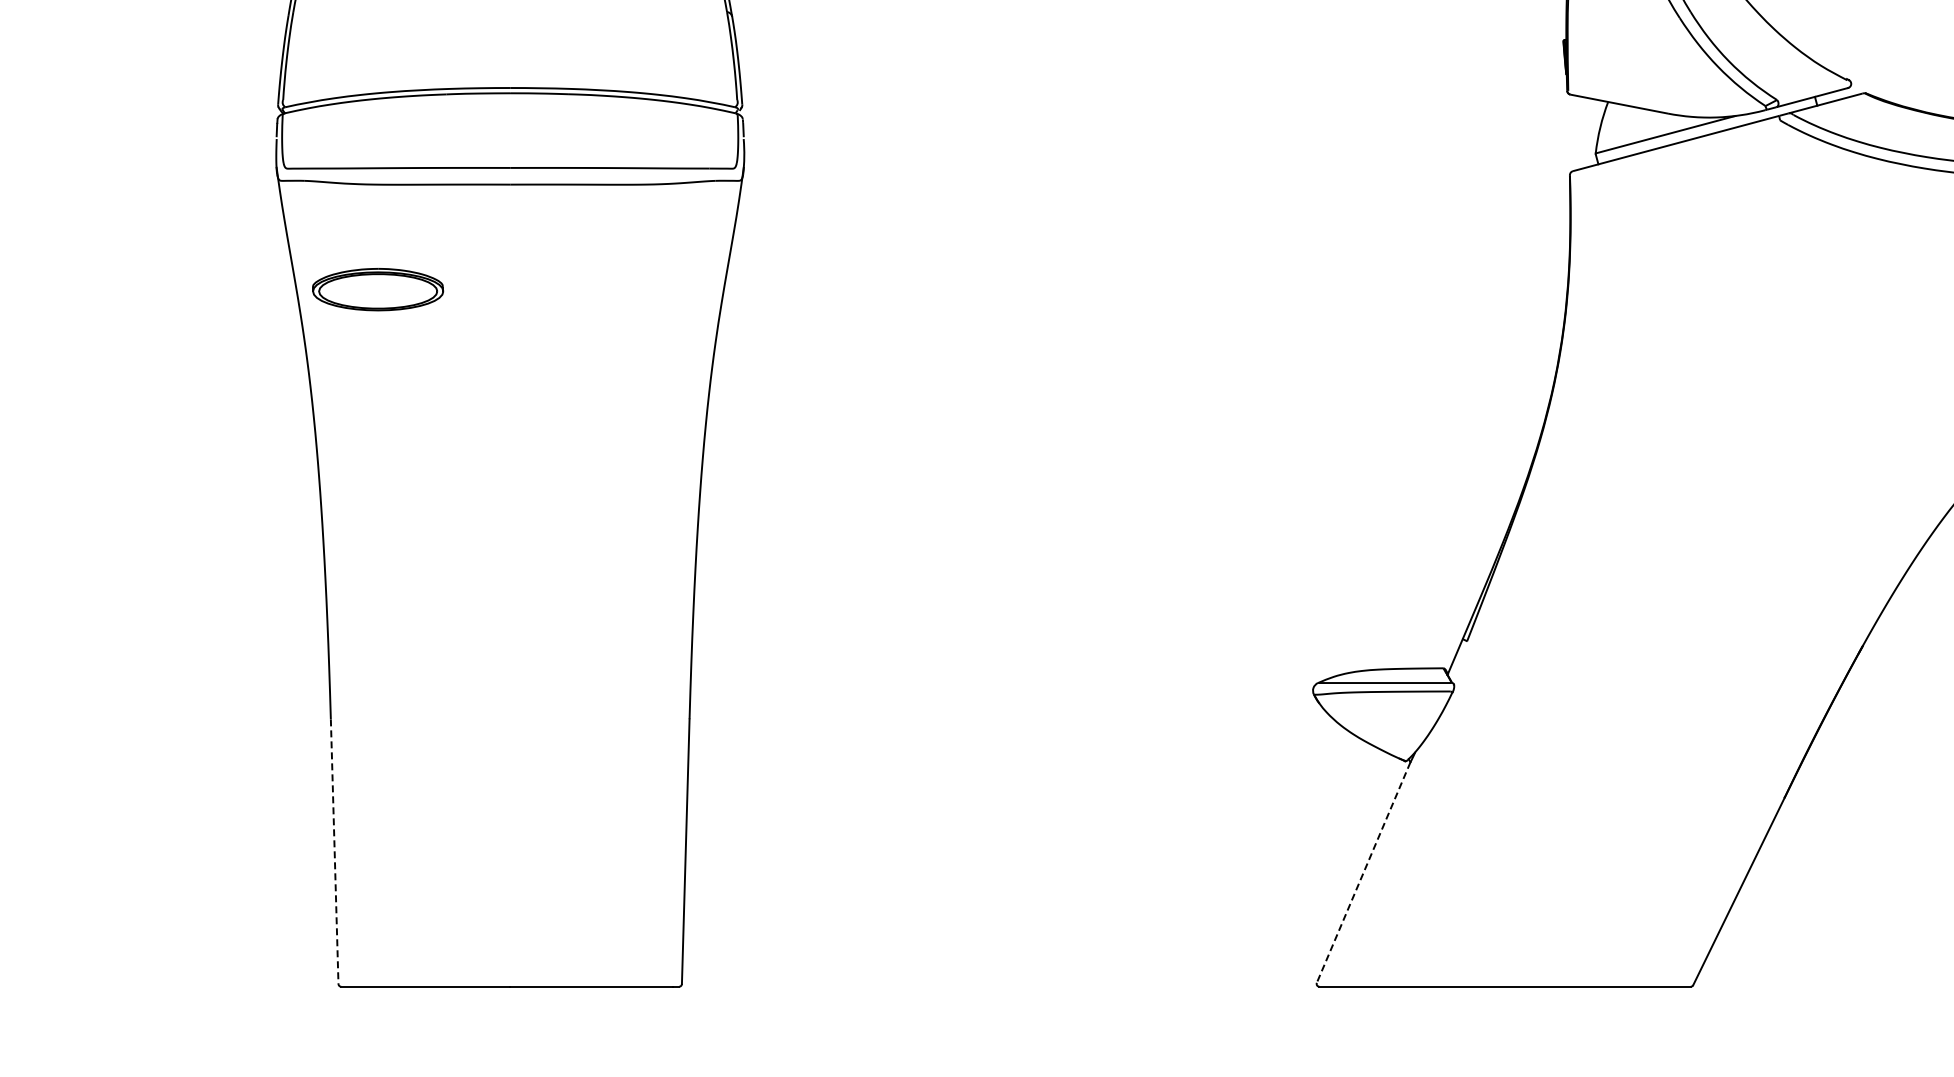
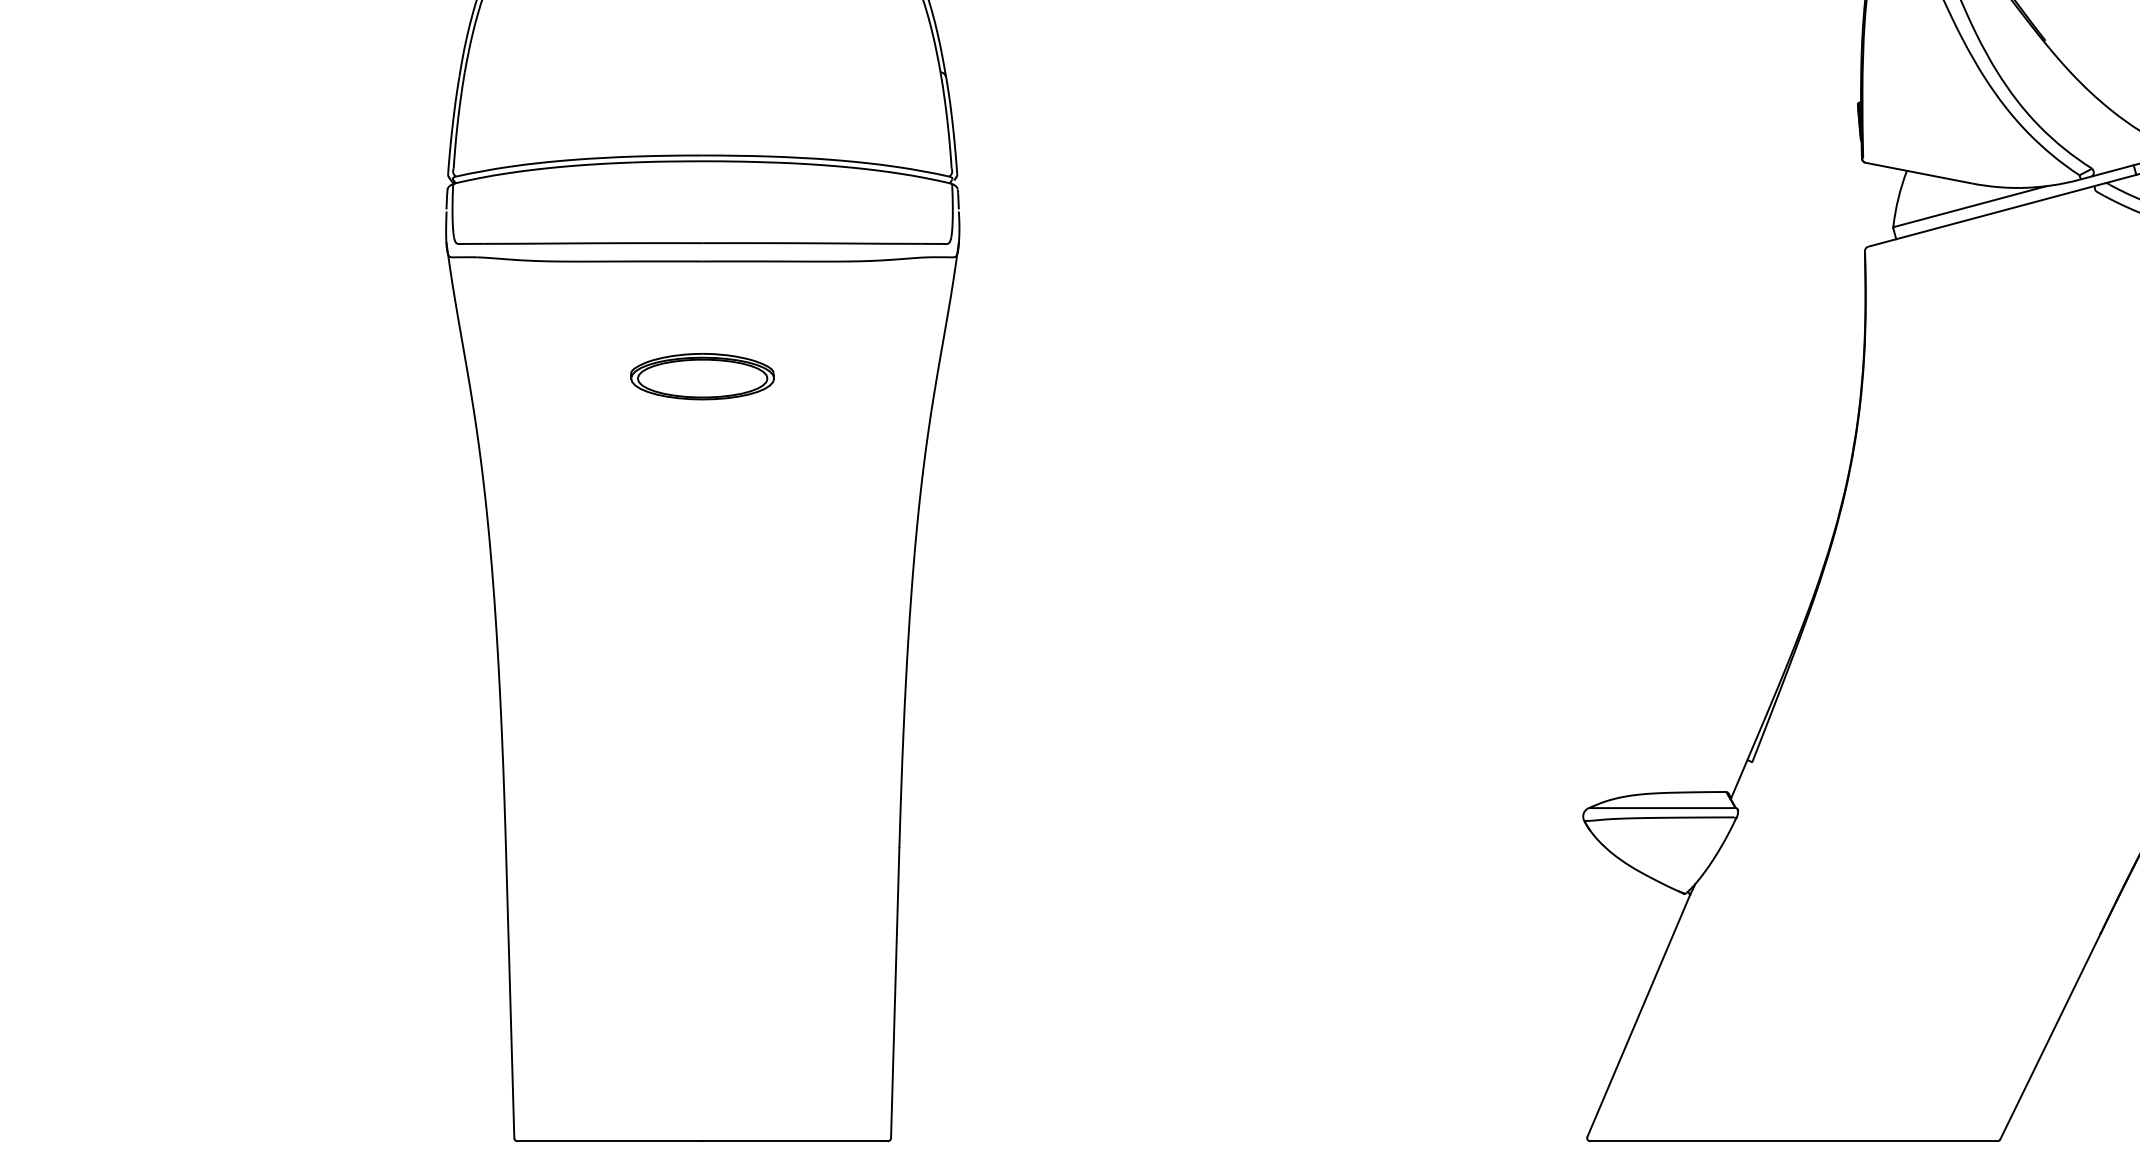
part: (378, 289) -> (702, 376), moved
line: (334, 852) -> (509, 993), dashed -> solid
line: (1363, 872) -> (1638, 1015), dashed -> solid

